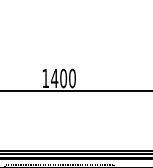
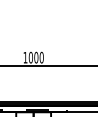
text: (53, 78) -> (30, 57), 1400 -> 1000

